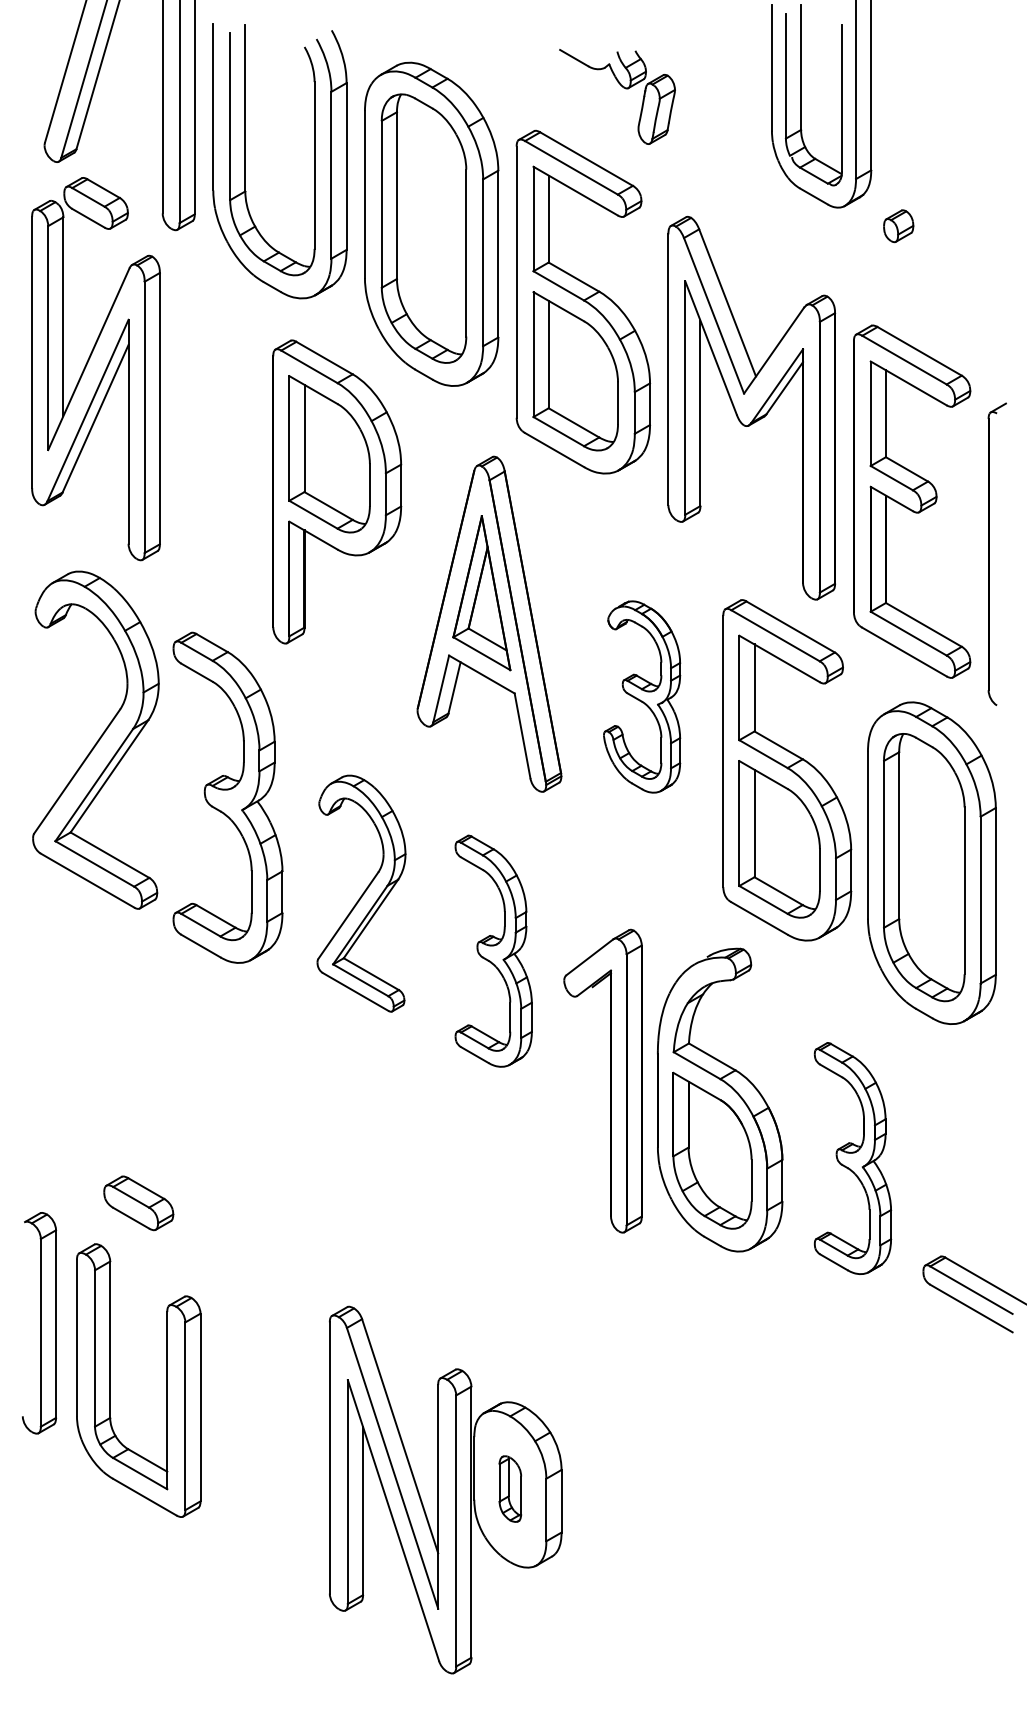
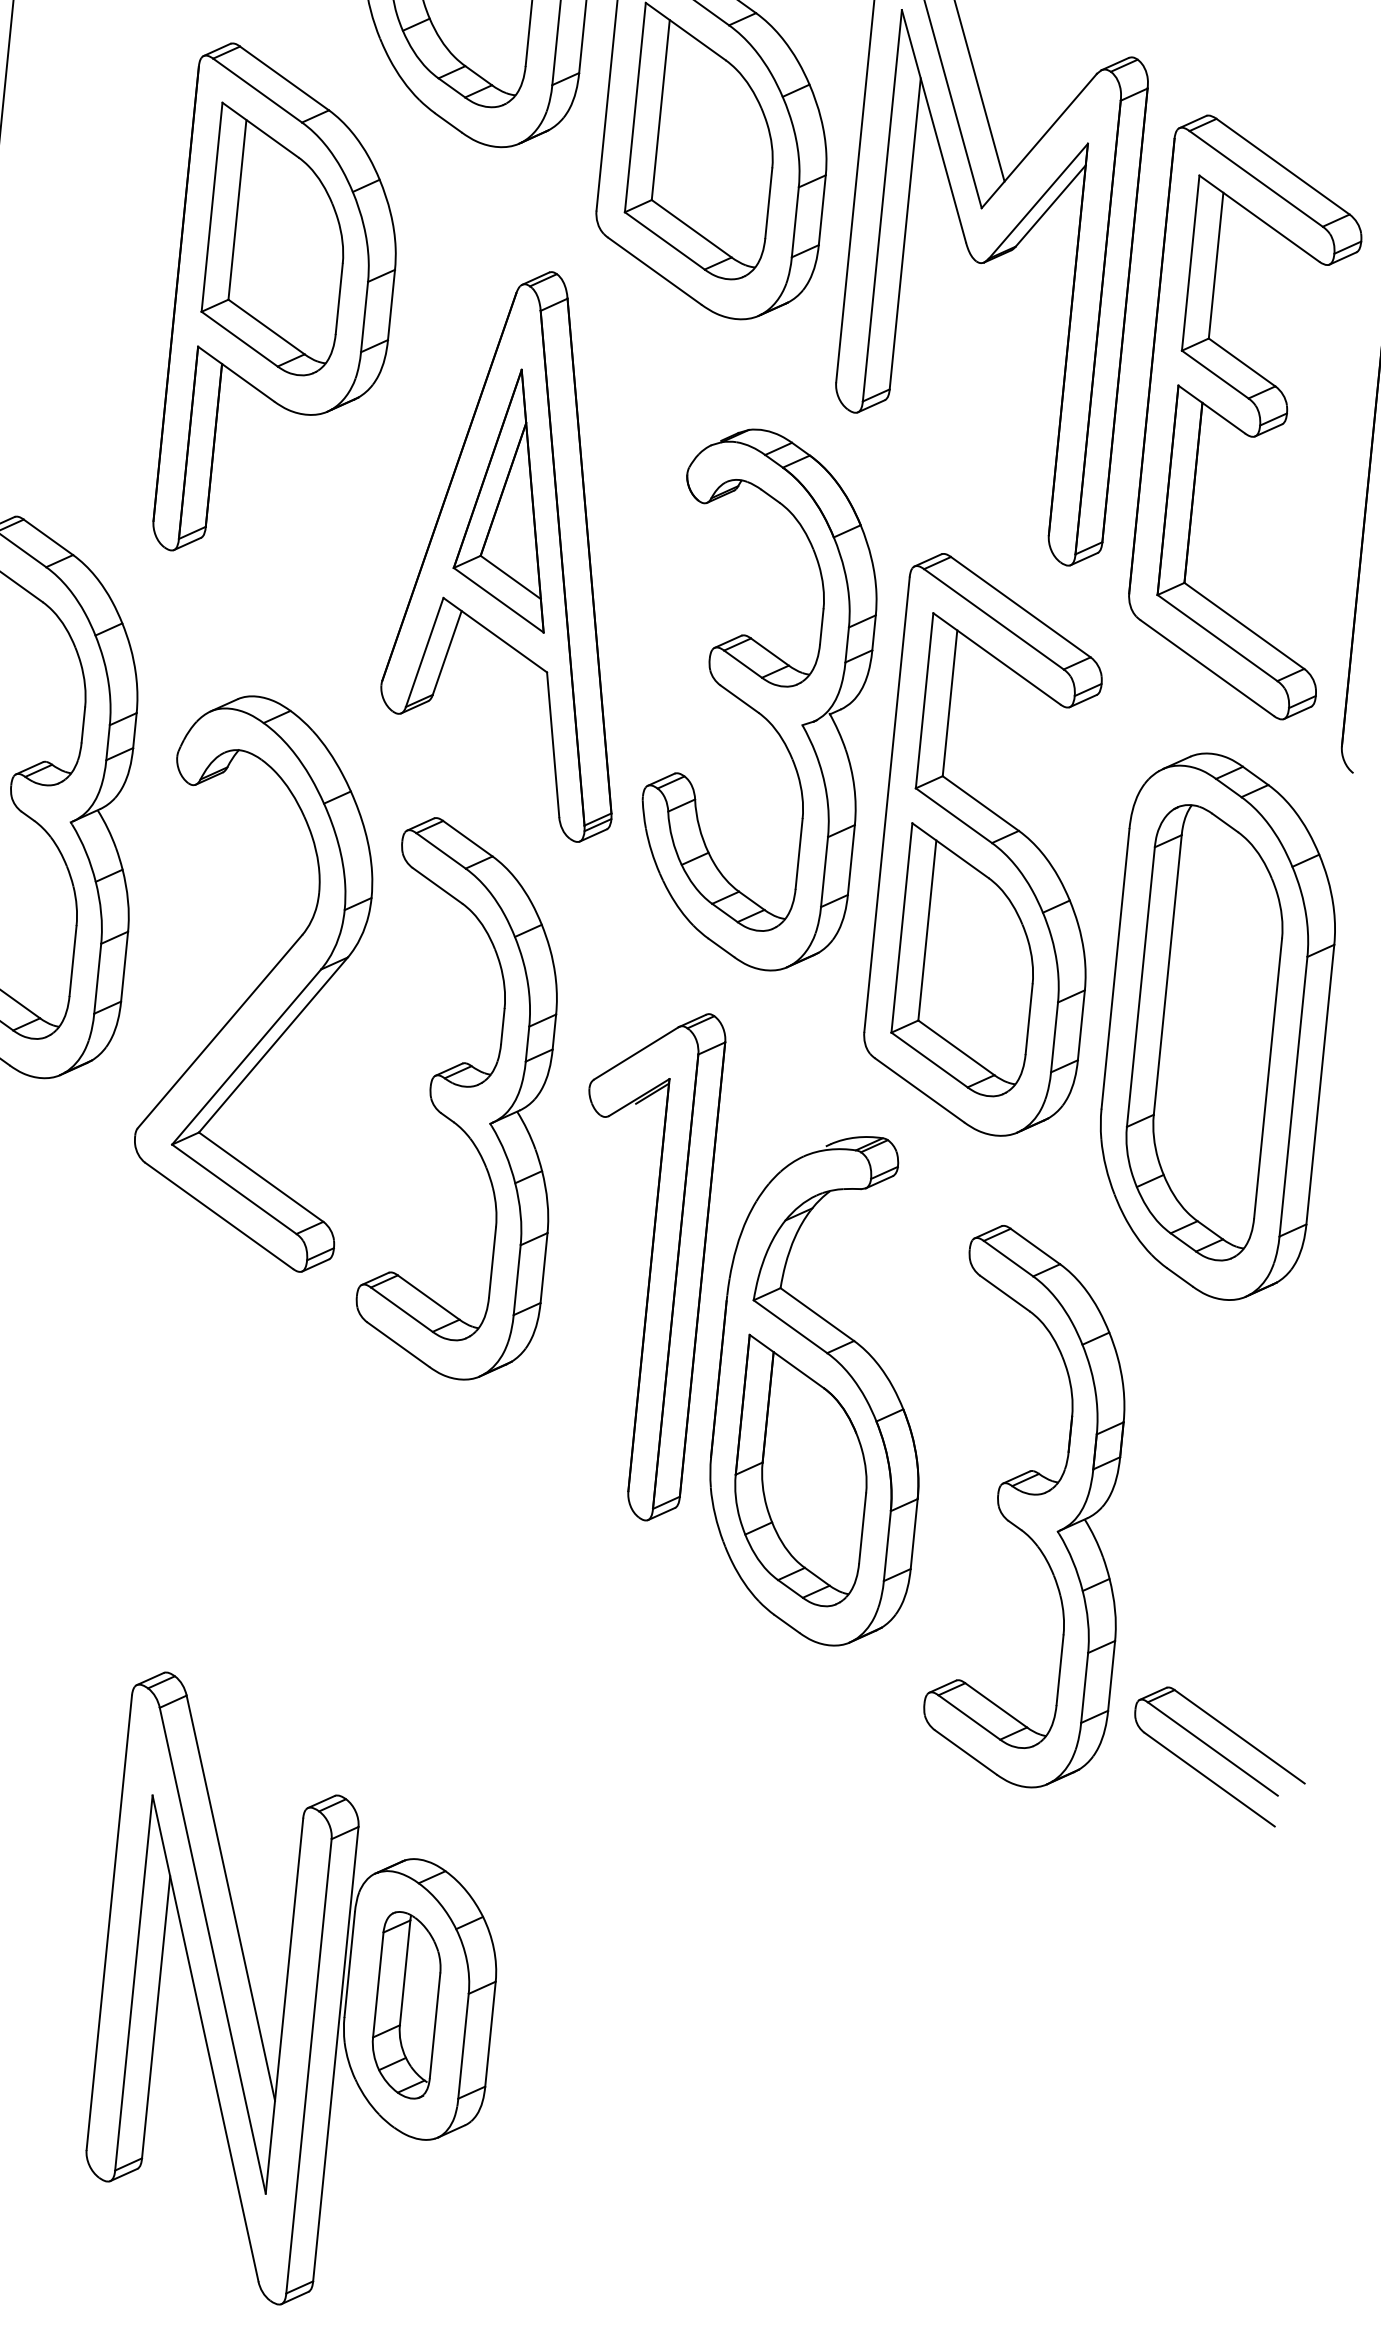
part: (641, 696) -> (759, 698), size x1.67
part: (361, 893) -> (256, 982), size x1.43
part: (493, 951) -> (468, 1101), size x1.43
part: (610, 1080) -> (650, 1263), moved
part: (852, 1158) -> (1035, 1508), size x1.43
part: (510, 1488) -> (407, 2004), size x1.67

